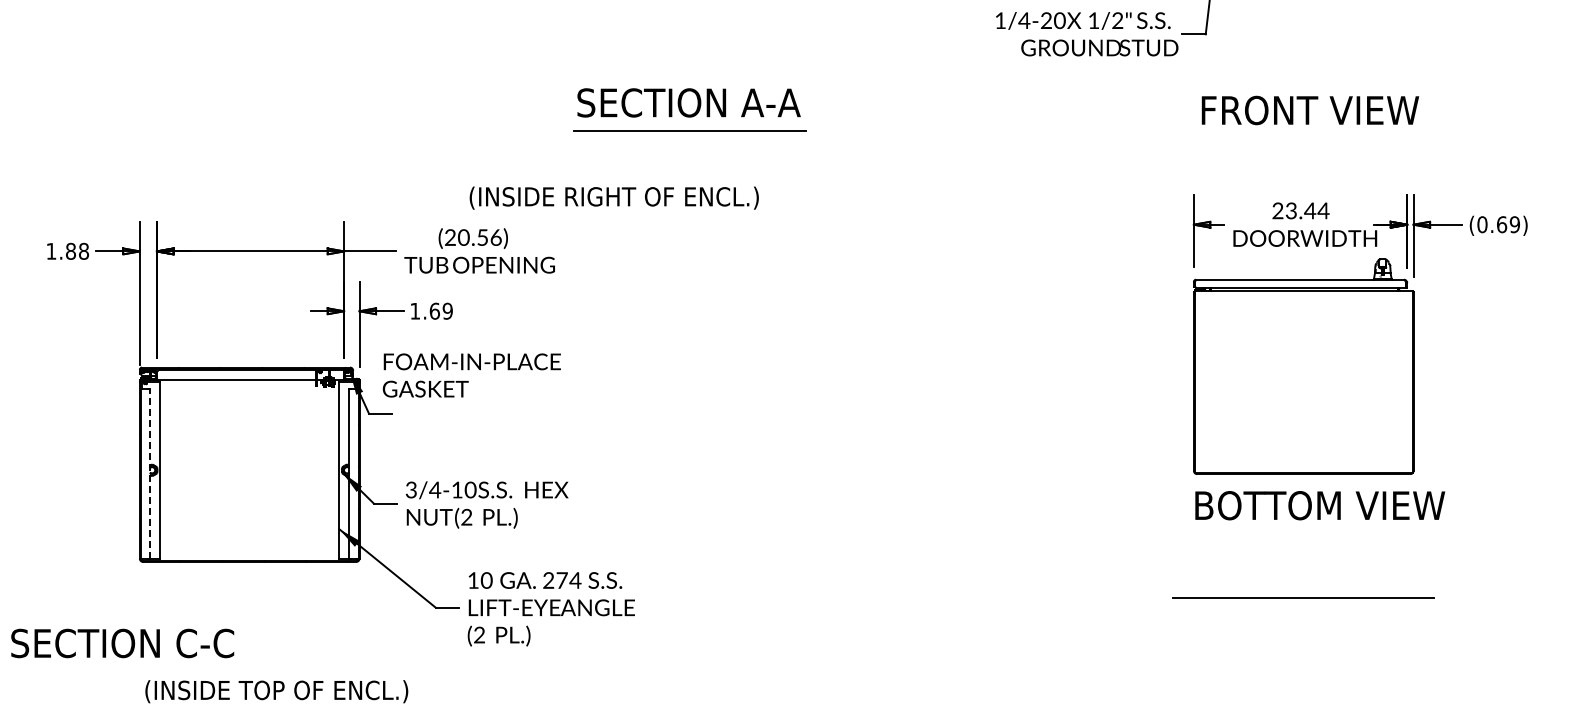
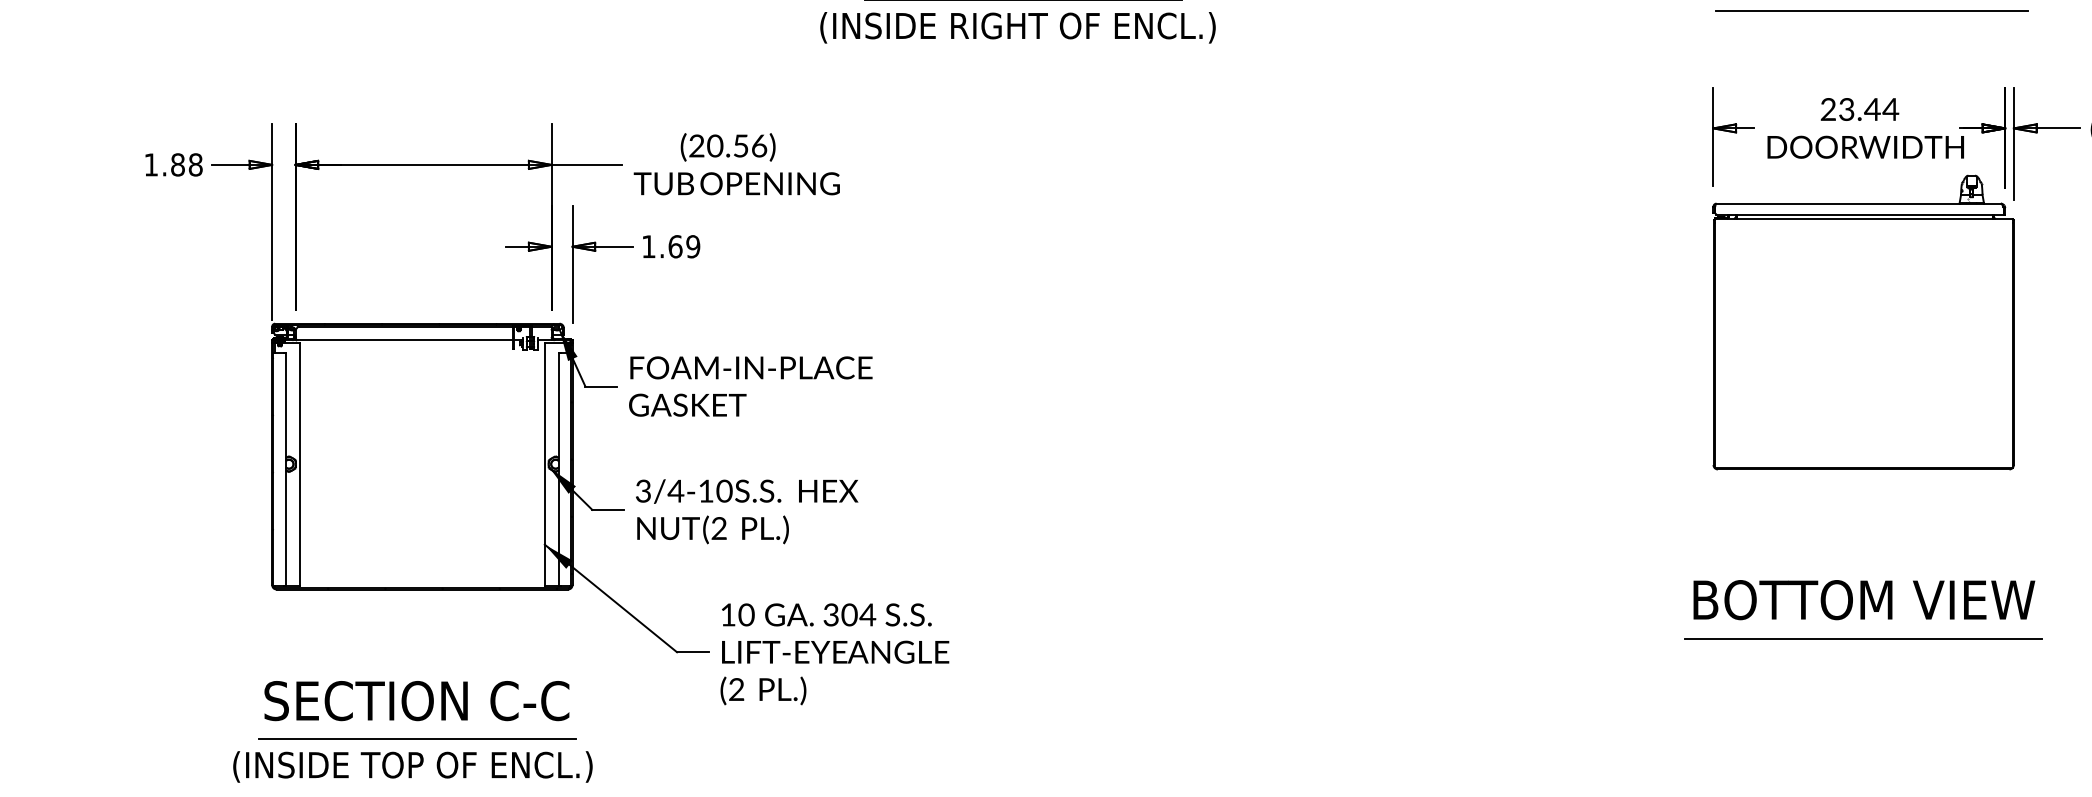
line: (1309, 138) -> (1871, 10), added
text: (613, 197) -> (1016, 26), moved
text: (471, 375) -> (750, 386), moved
line: (149, 473) -> (285, 468), dashed -> solid
text: (1320, 505) -> (1864, 599), moved
text: (555, 580) -> (840, 614), 274 -> 304
text: (122, 643) -> (416, 701), moved
line: (245, 671) -> (416, 739), added
text: (276, 691) -> (412, 766), moved

